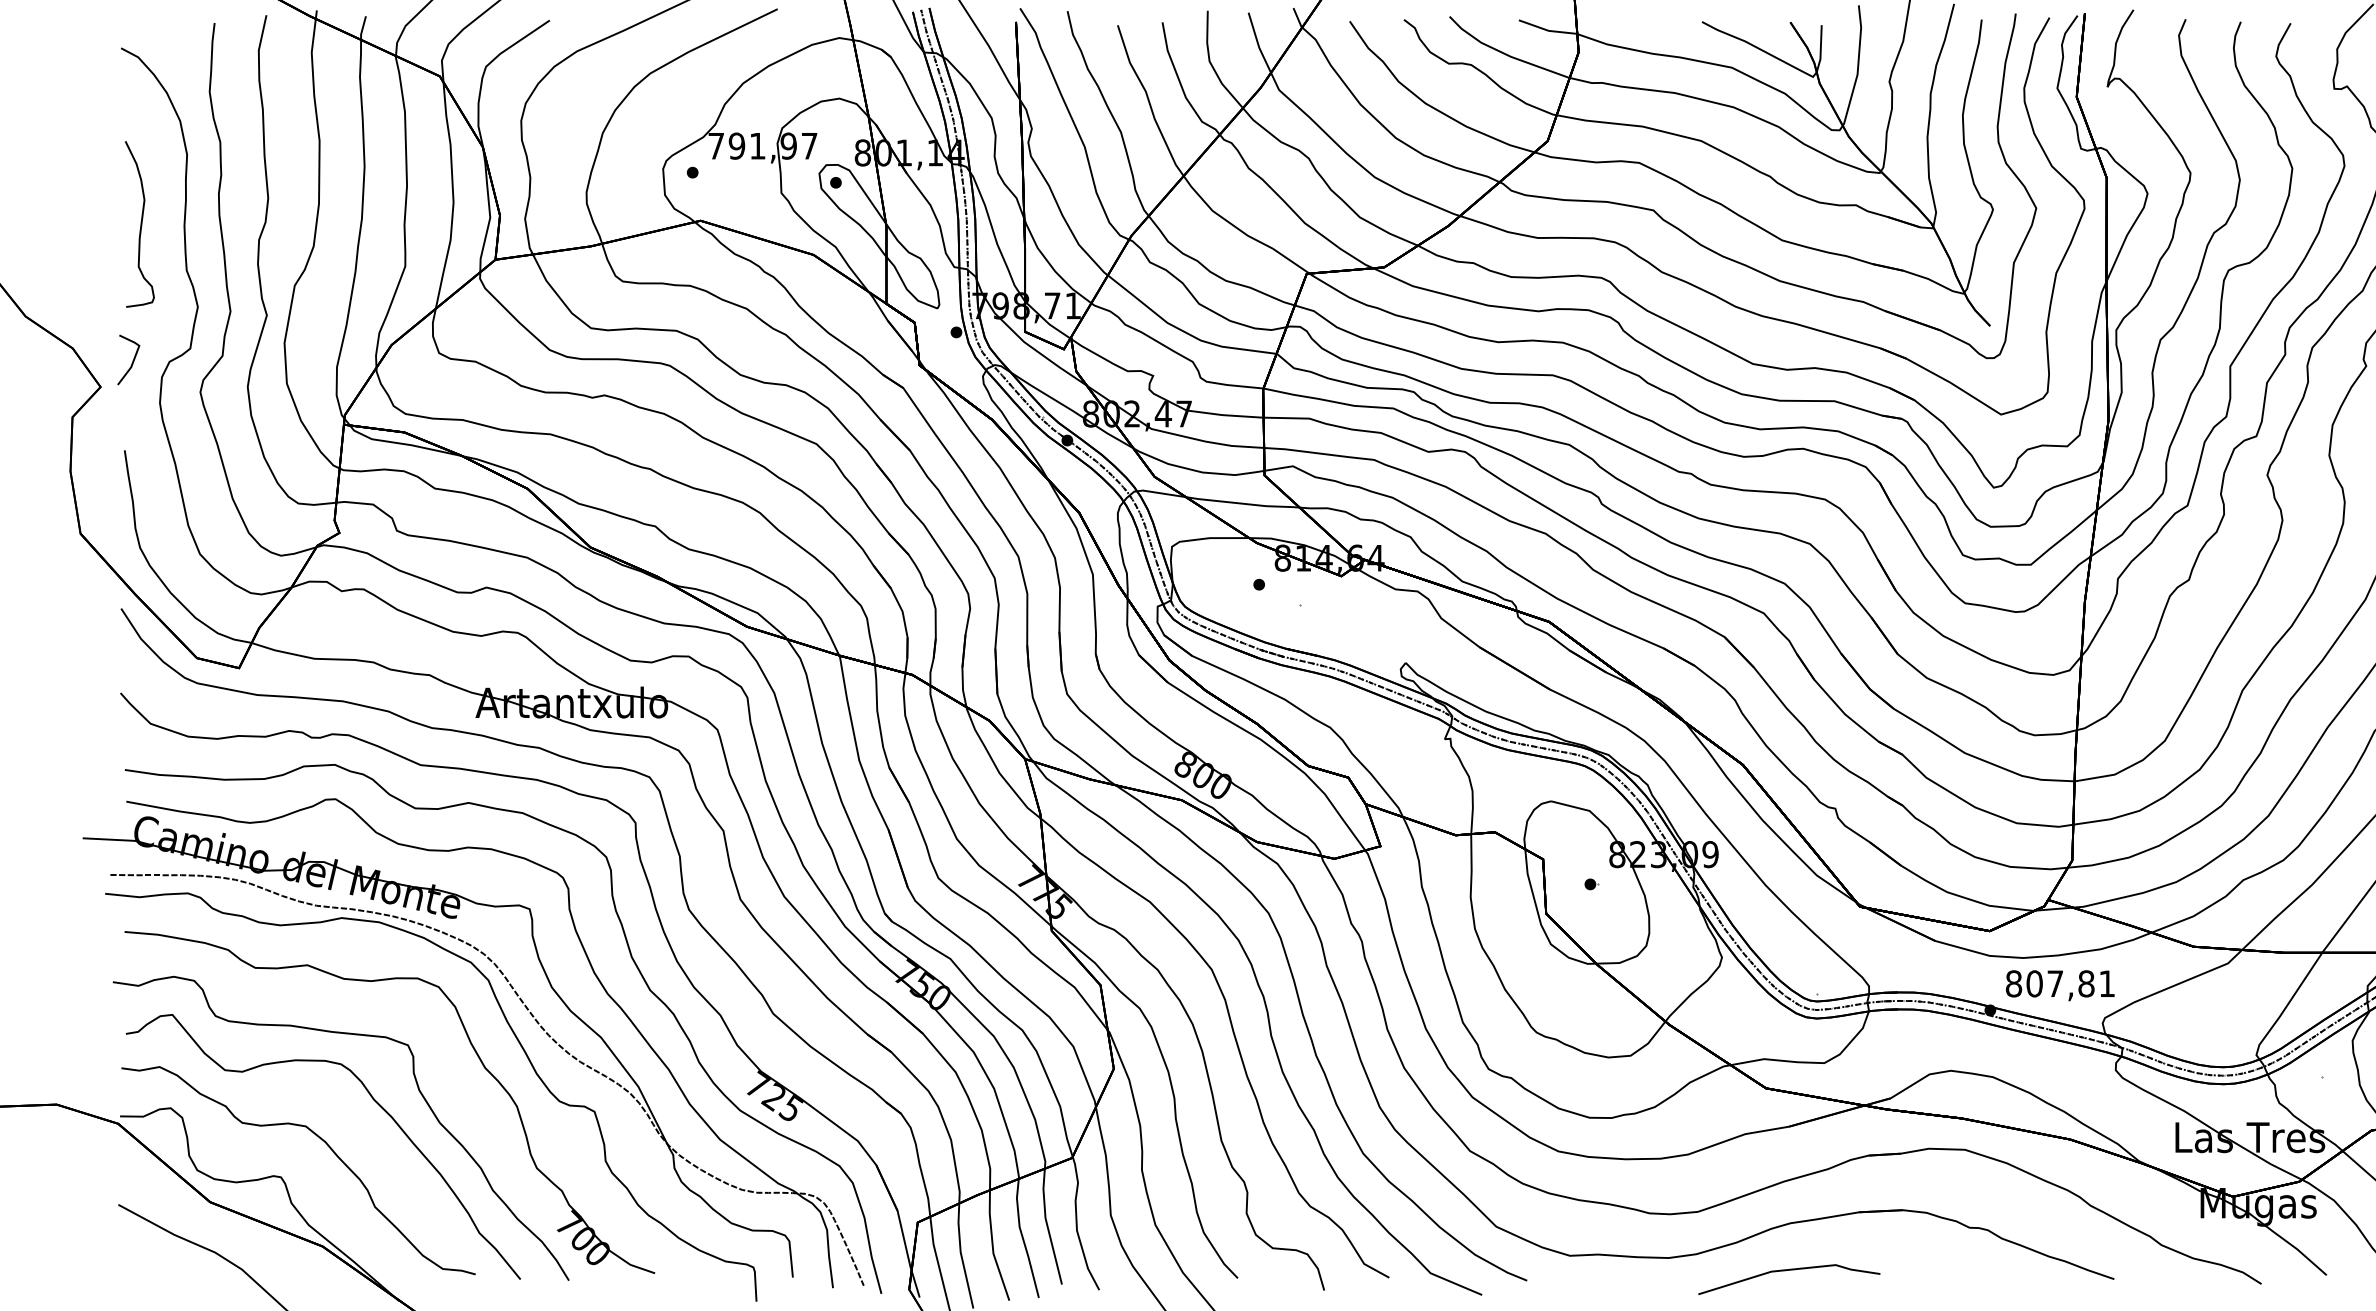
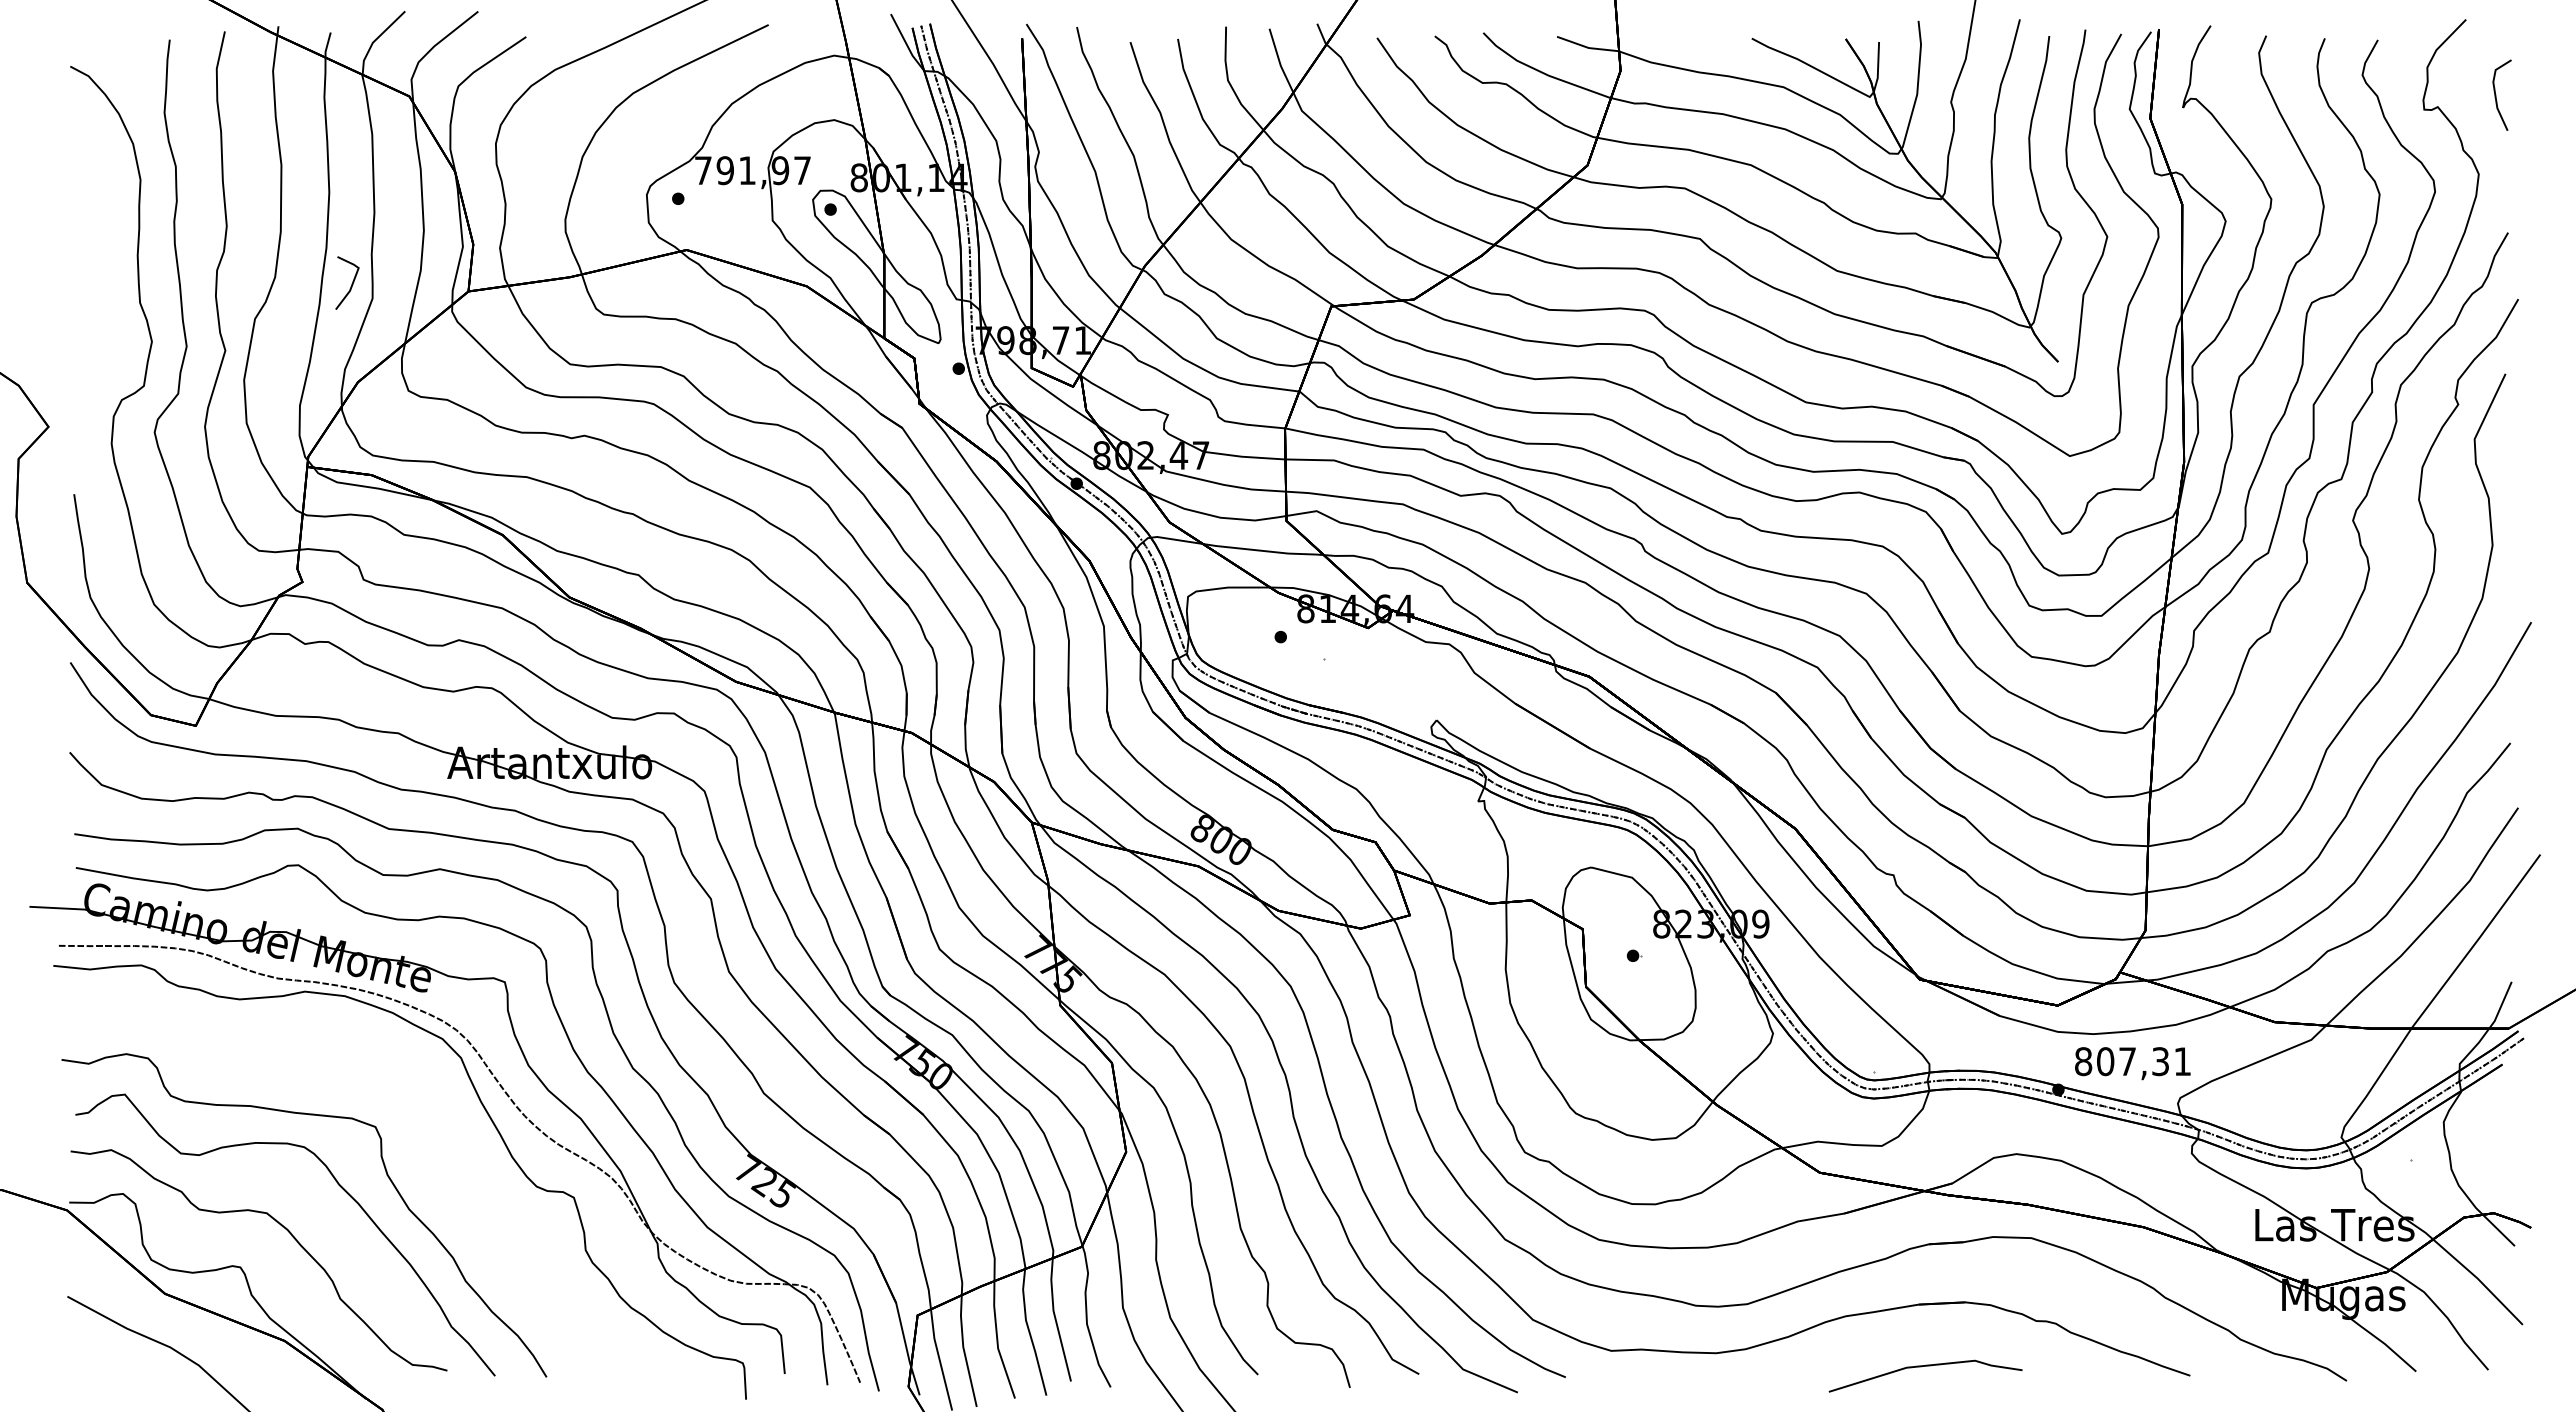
curve: (141, 224) -> (91, 253), removed
line: (132, 360) -> (351, 283), moved
text: (2086, 983) -> (2160, 1061), 807,81 -> 807,31
part: (473, 1050) -> (445, 1132), removed
line: (1785, 1271) -> (1921, 1367), moved

